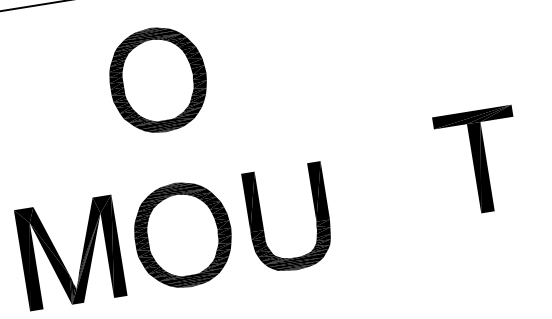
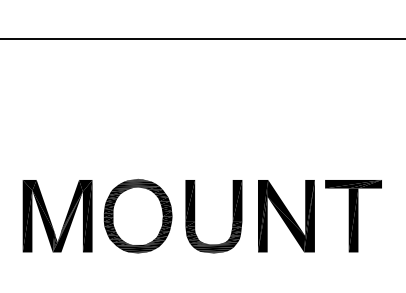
part: (157, 80) -> (137, 105), removed
part: (479, 162) -> (353, 216), moved
part: (390, 202) -> (286, 216), added

